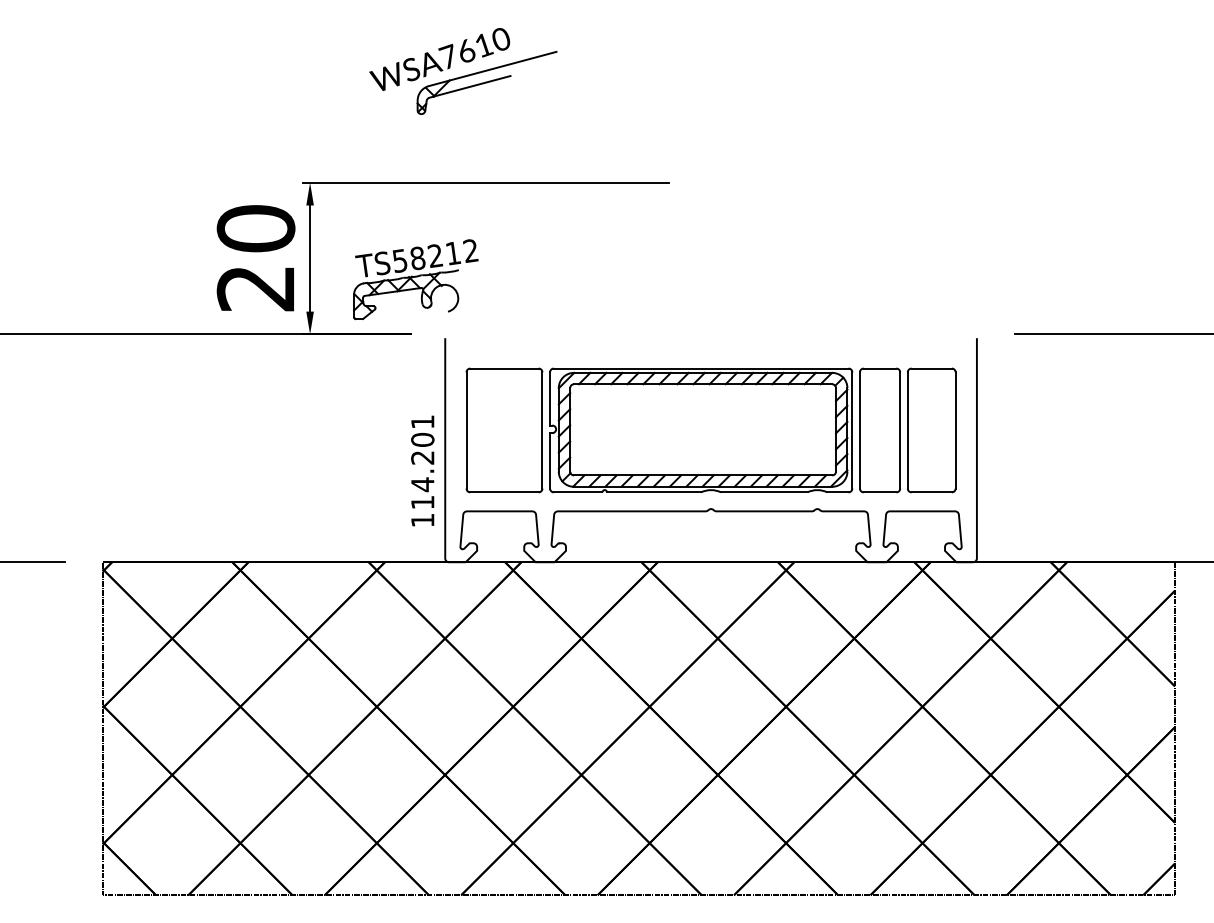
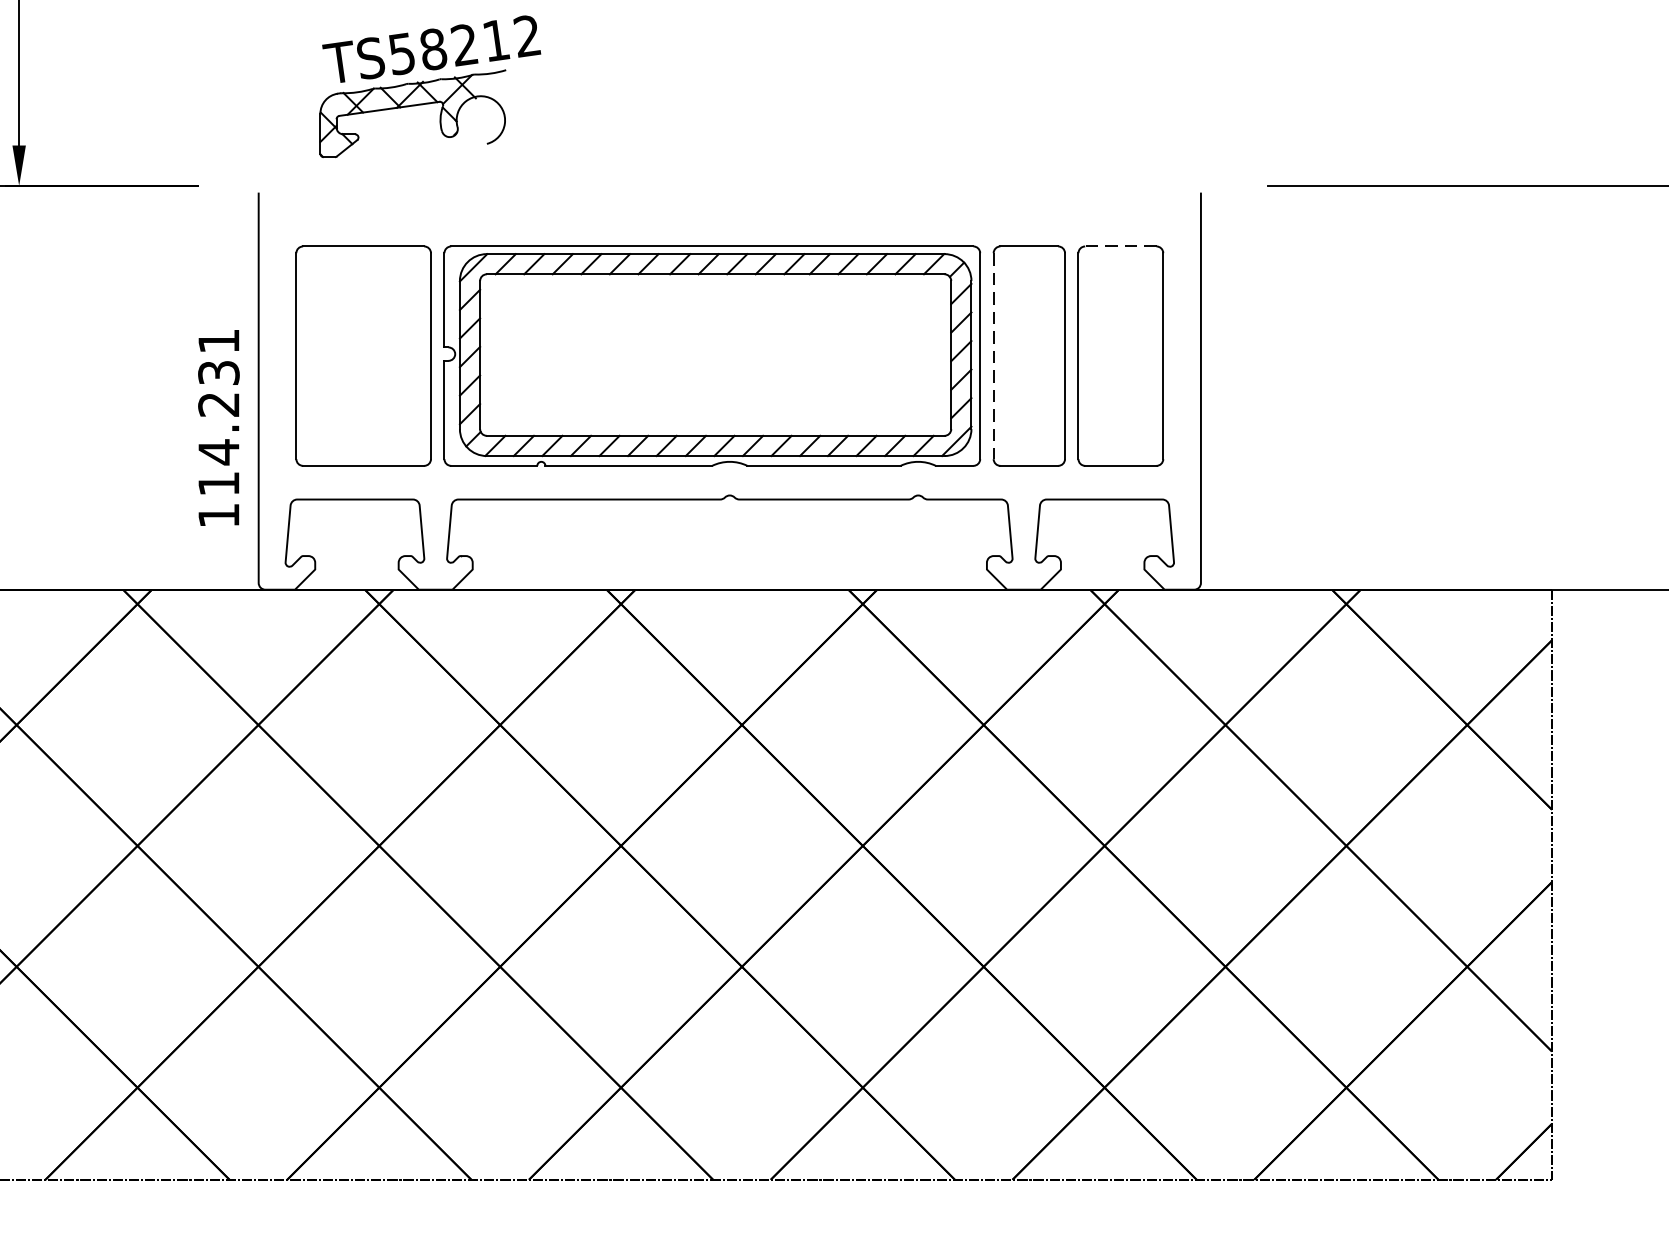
part: (415, 279) -> (429, 86), moved
line: (931, 368) -> (1120, 246), solid -> dashed
line: (859, 430) -> (992, 356), solid -> dashed
text: (422, 439) -> (218, 372), 114.201 -> 114.231

